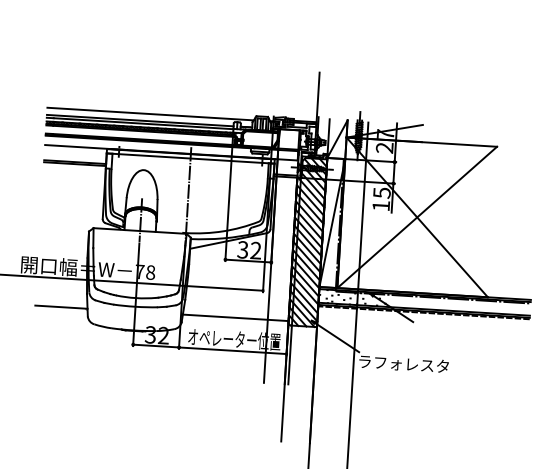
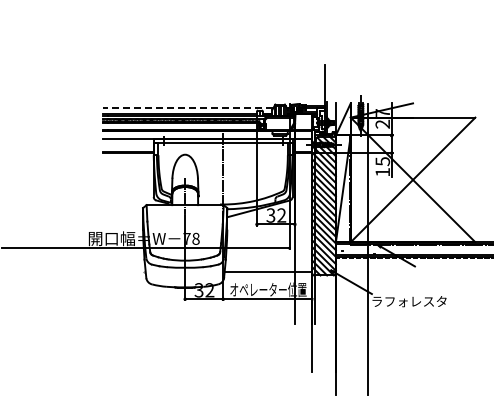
line: (150, 114) -> (187, 108), solid -> dashed
line: (60, 306) -> (123, 271), removed

